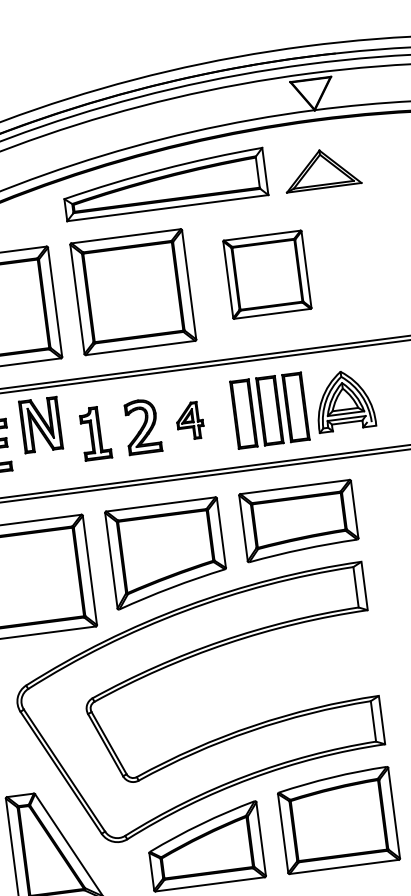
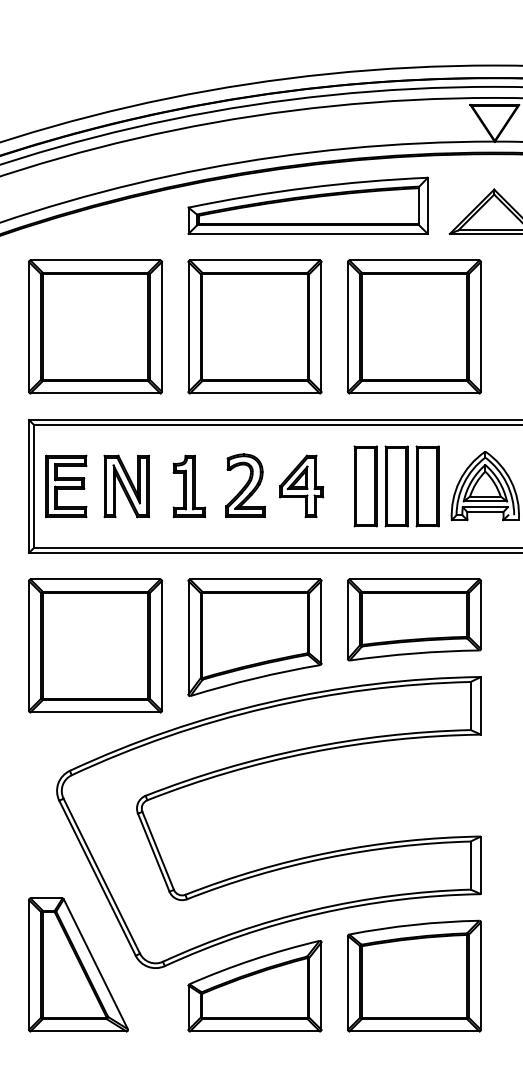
part: (267, 274) -> (414, 326), size x1.43
part: (189, 421) -> (301, 486), size x1.43
part: (40, 425) -> (126, 486), moved

